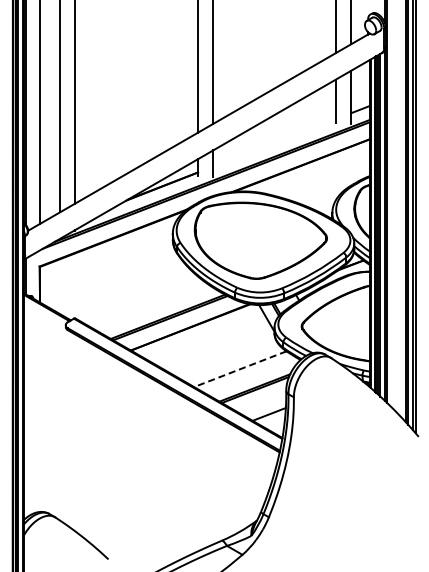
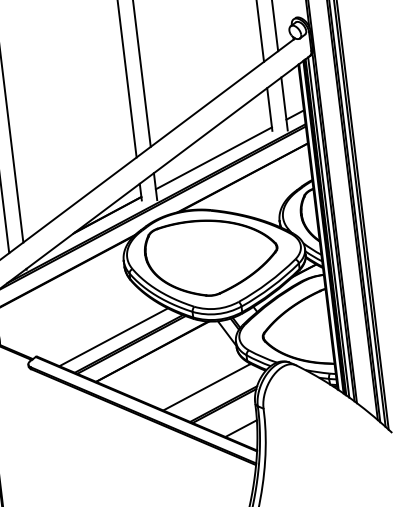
line: (274, 142) -> (213, 158), added
line: (153, 308) -> (113, 337), added
line: (240, 369) -> (207, 387), dashed -> solid

